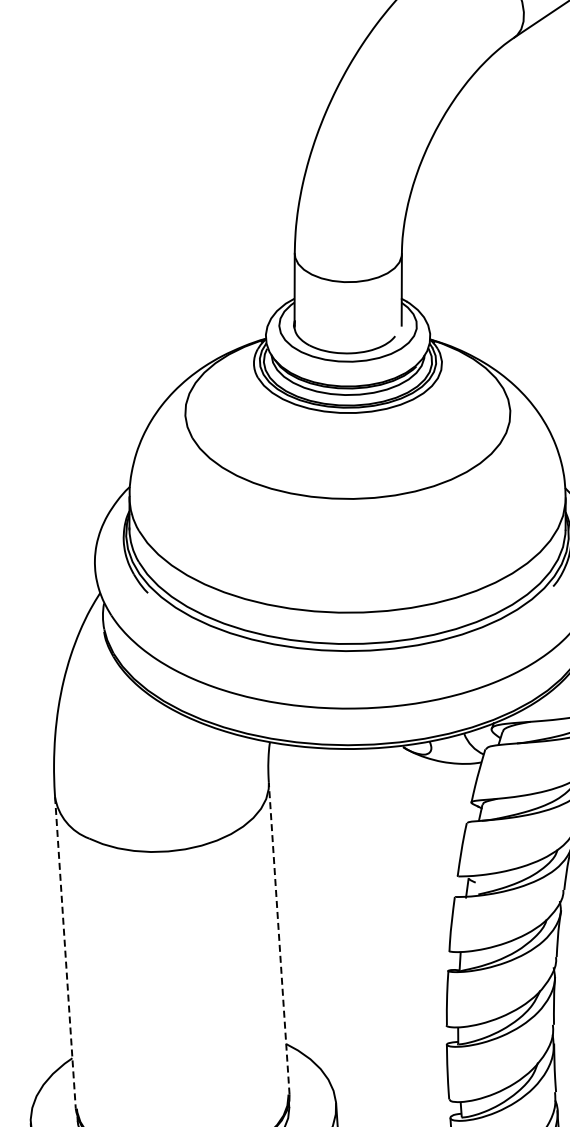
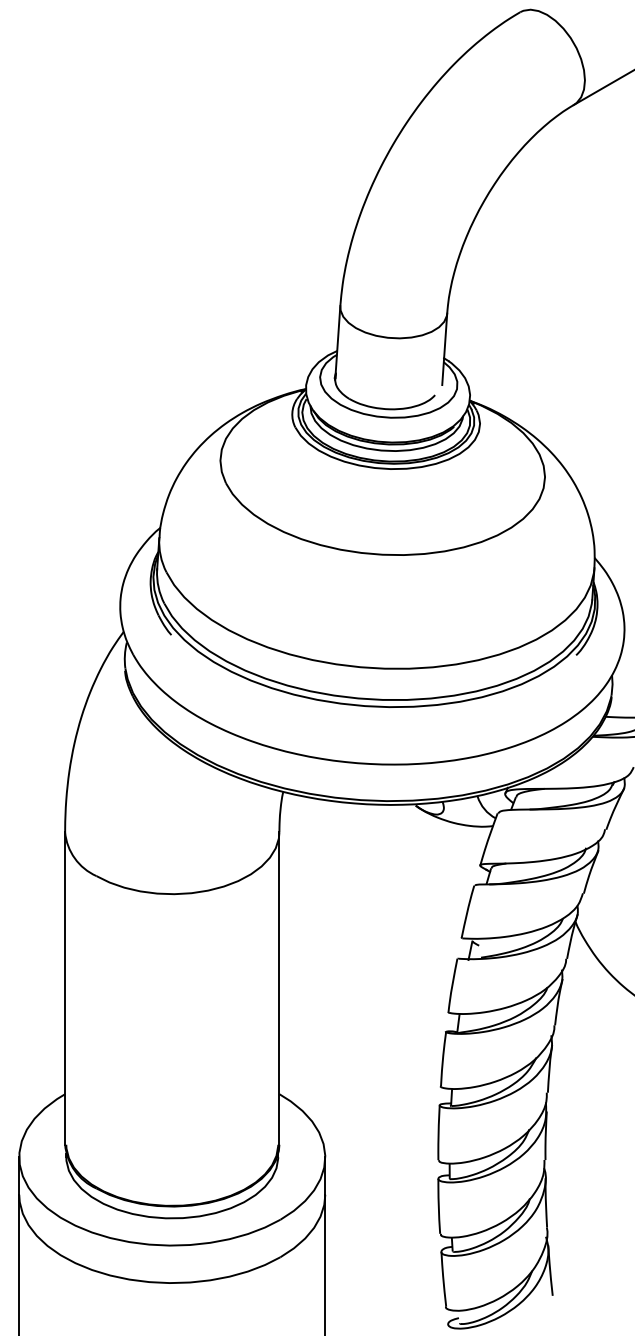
line: (279, 938) -> (279, 988), dashed -> solid
line: (65, 953) -> (65, 989), dashed -> solid

